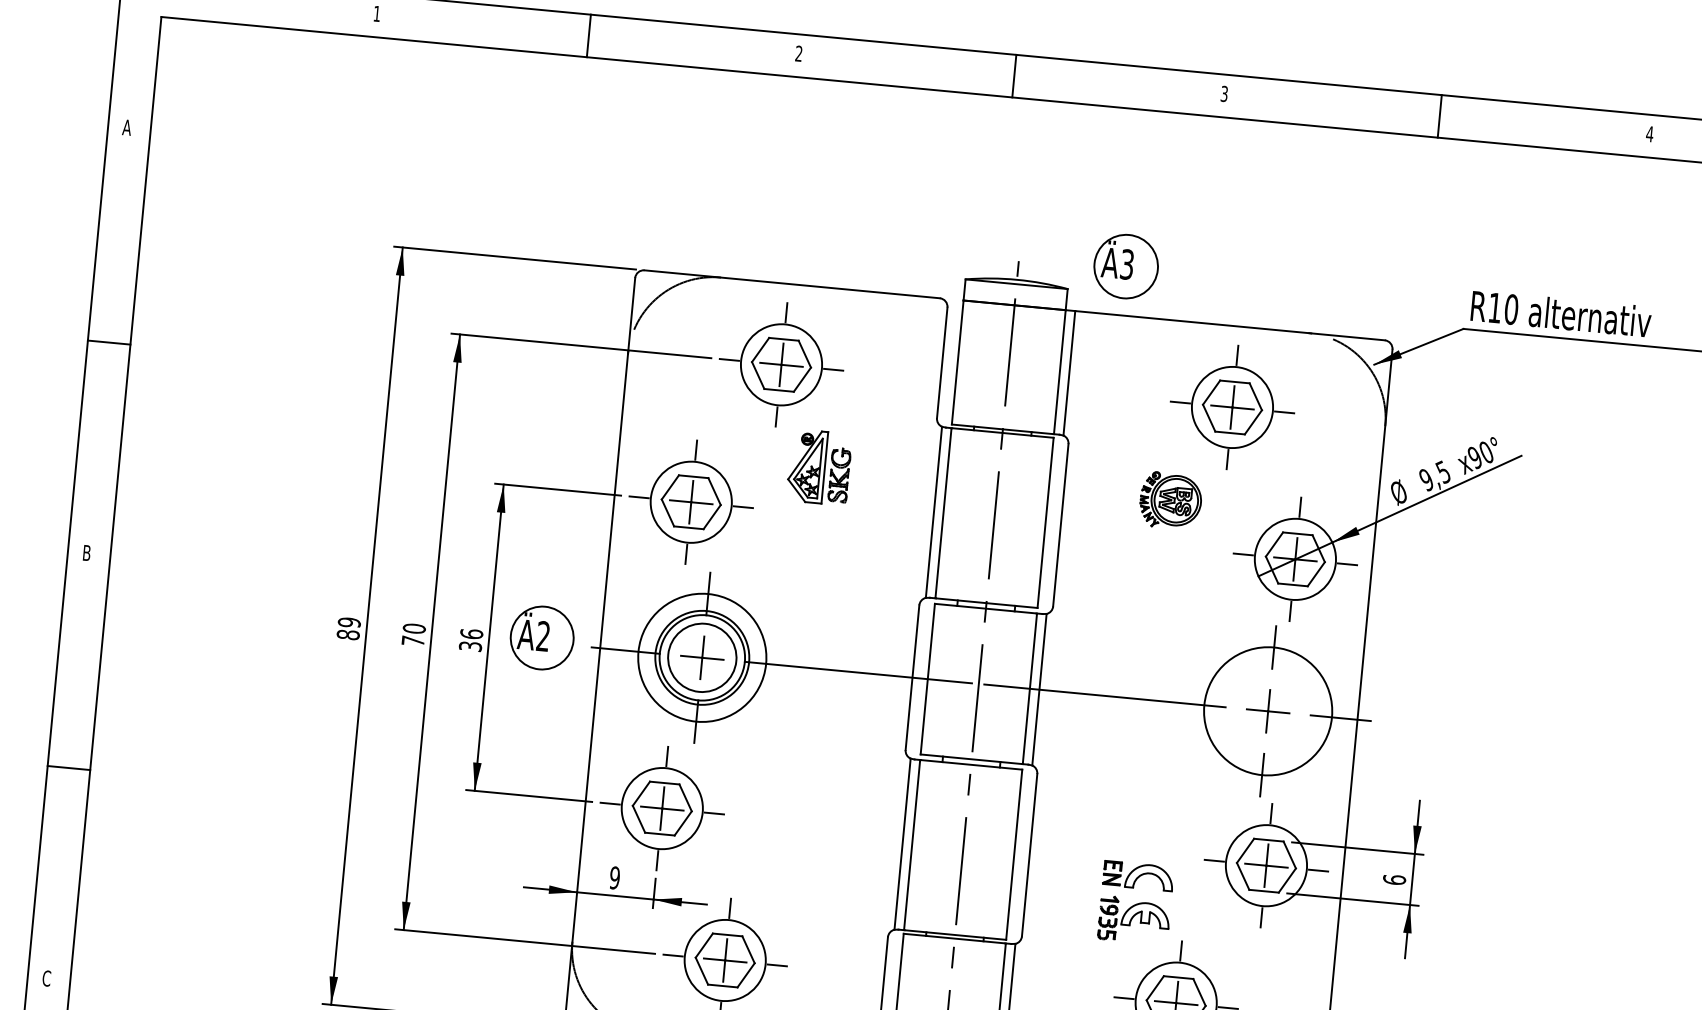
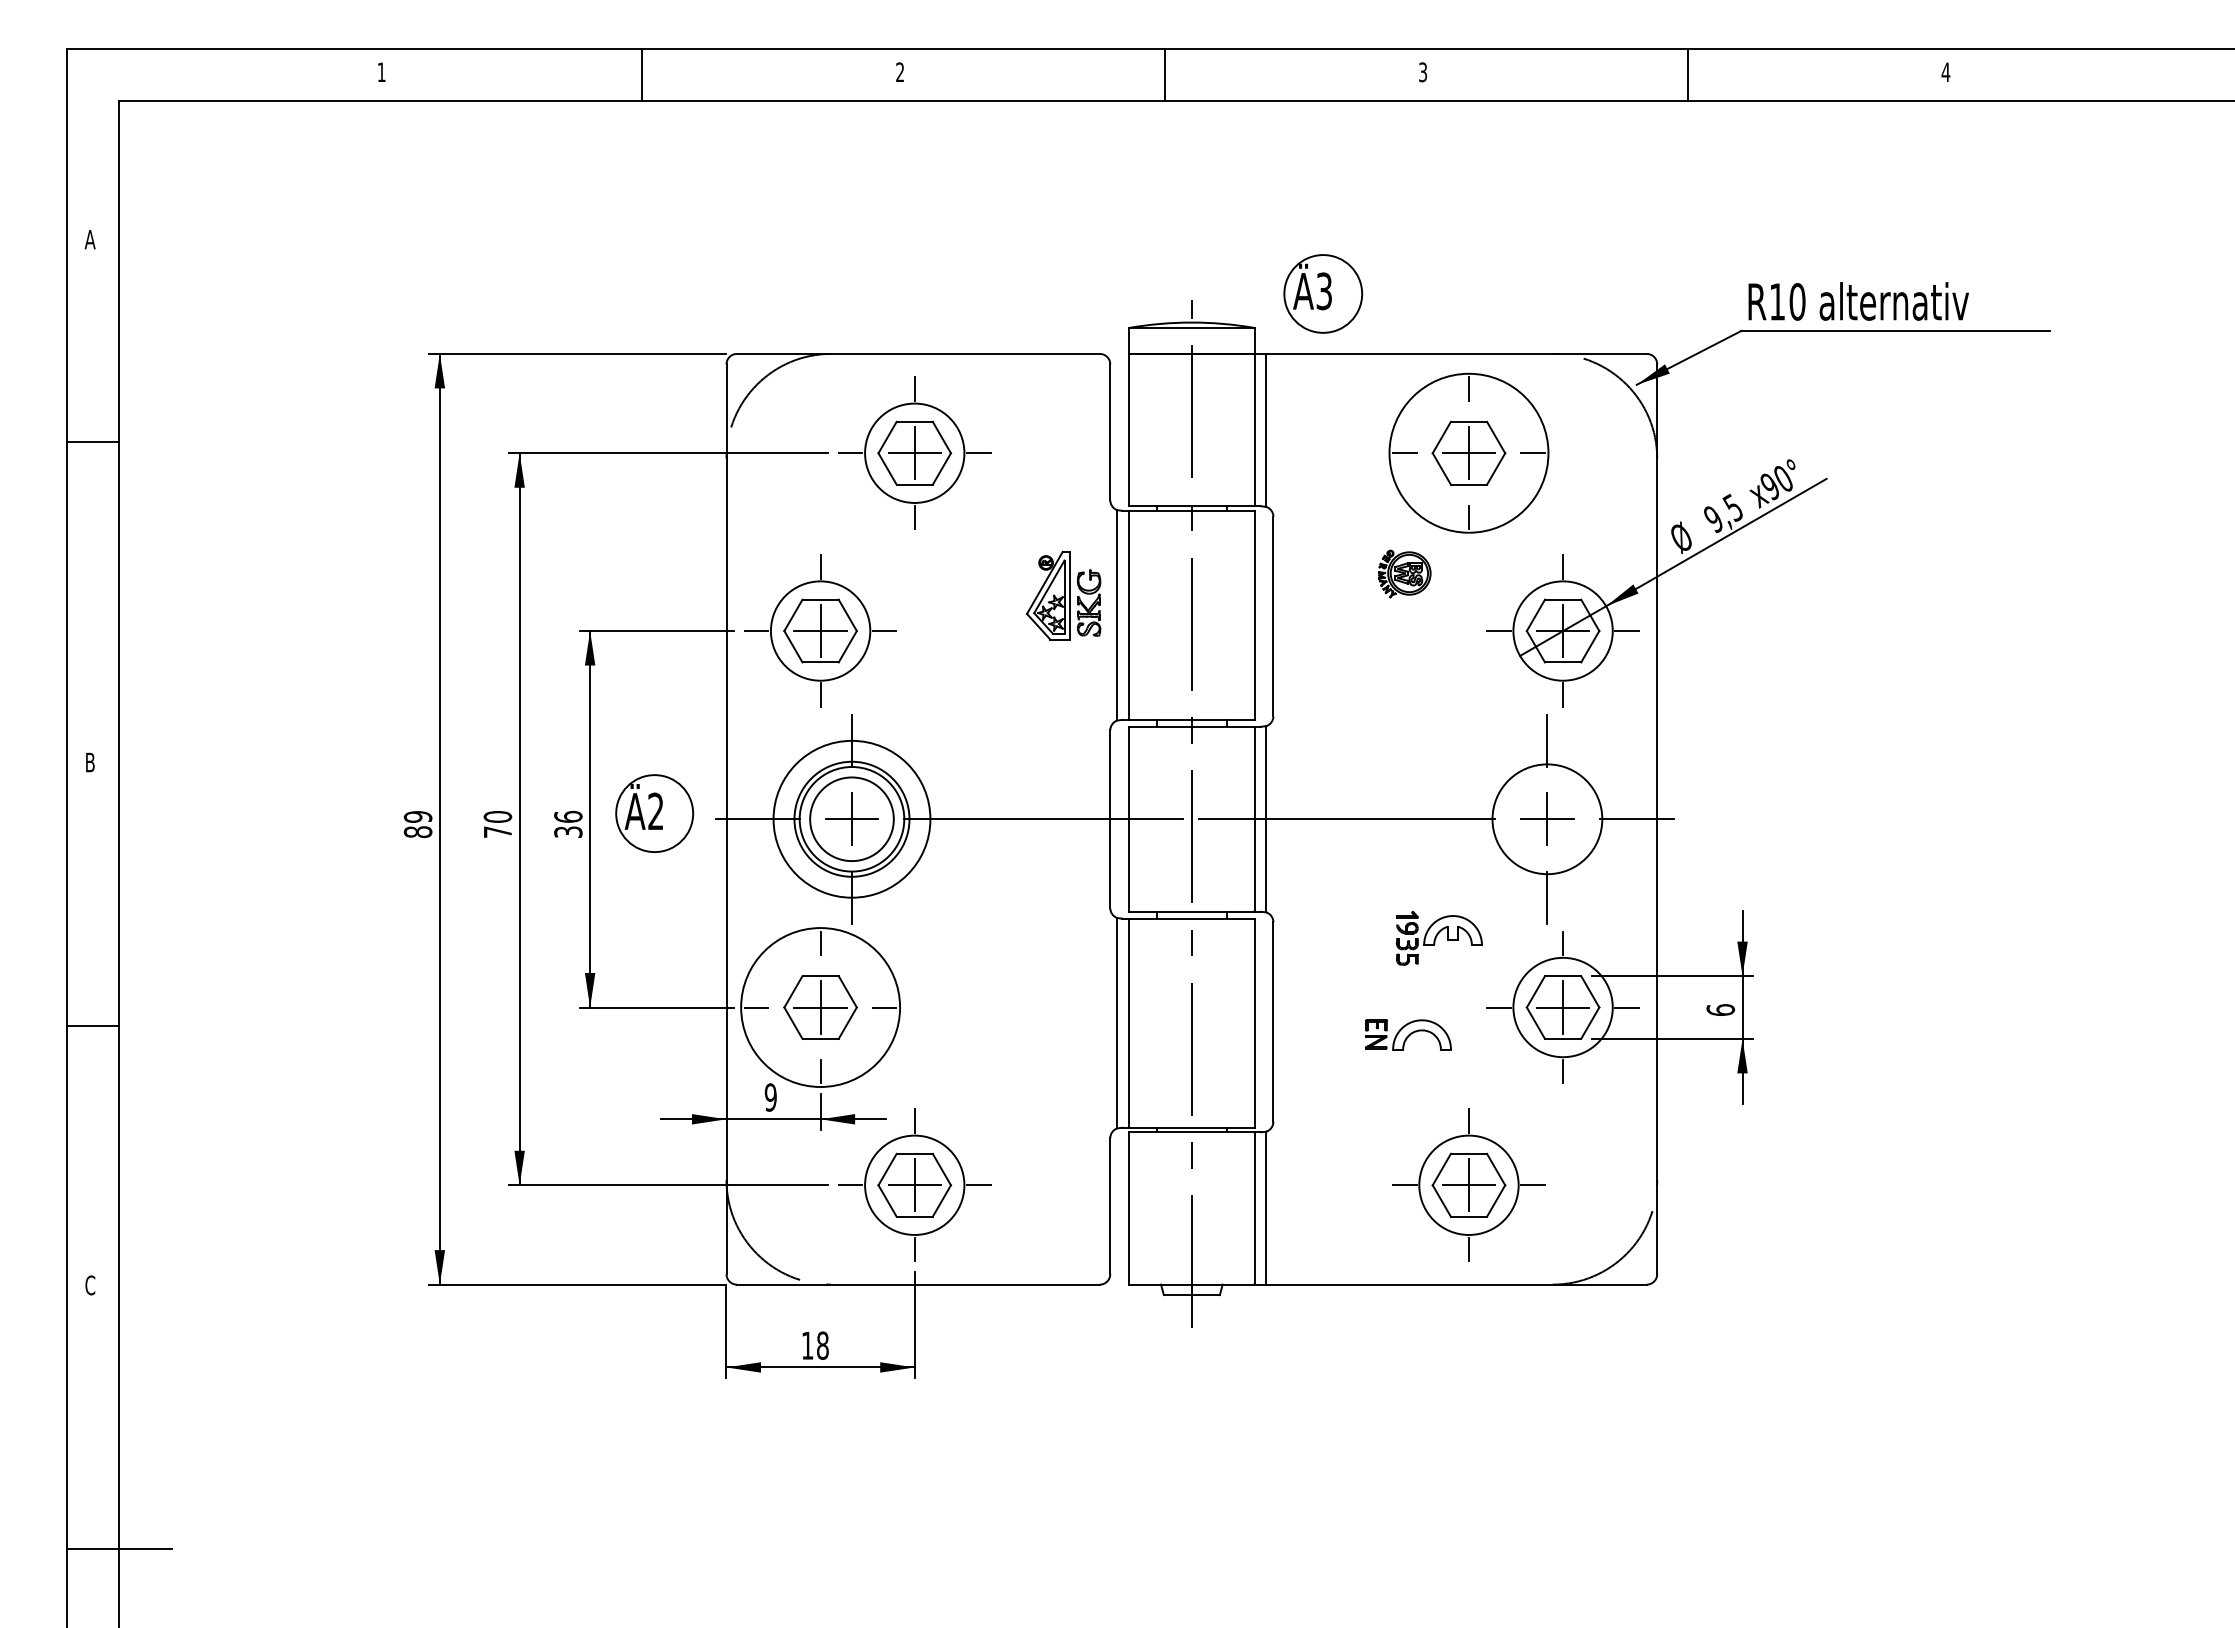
line: (109, 342) -> (93, 441), moved
circle: (1232, 406) -> (1468, 452), size x1.6
part: (819, 467) -> (1063, 595), moved
part: (1170, 500) -> (1404, 573), size x0.7
circle: (1267, 710) -> (1546, 818), size x0.7
circle: (662, 808) -> (820, 1007), size x1.6
part: (1133, 919) -> (1438, 937), moved

